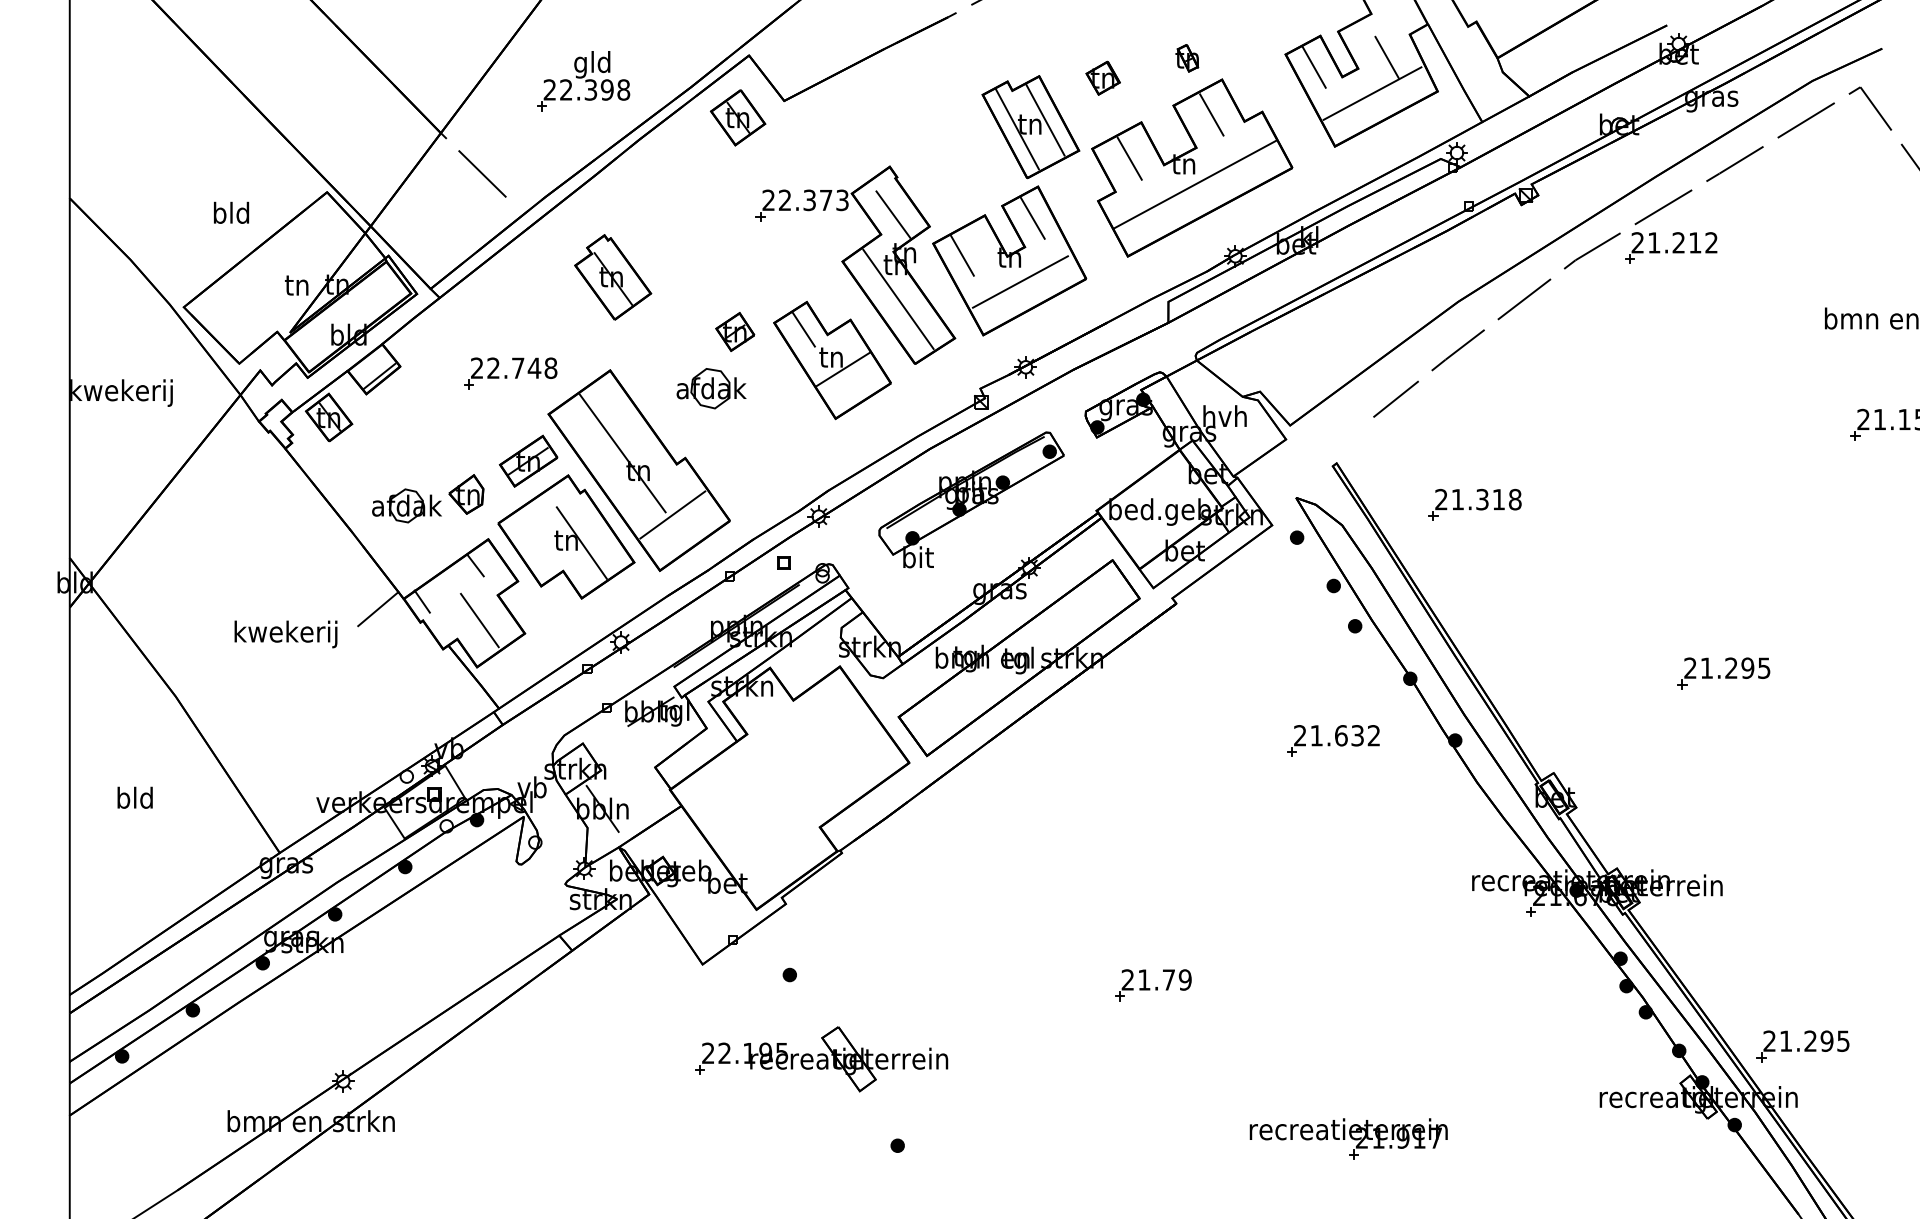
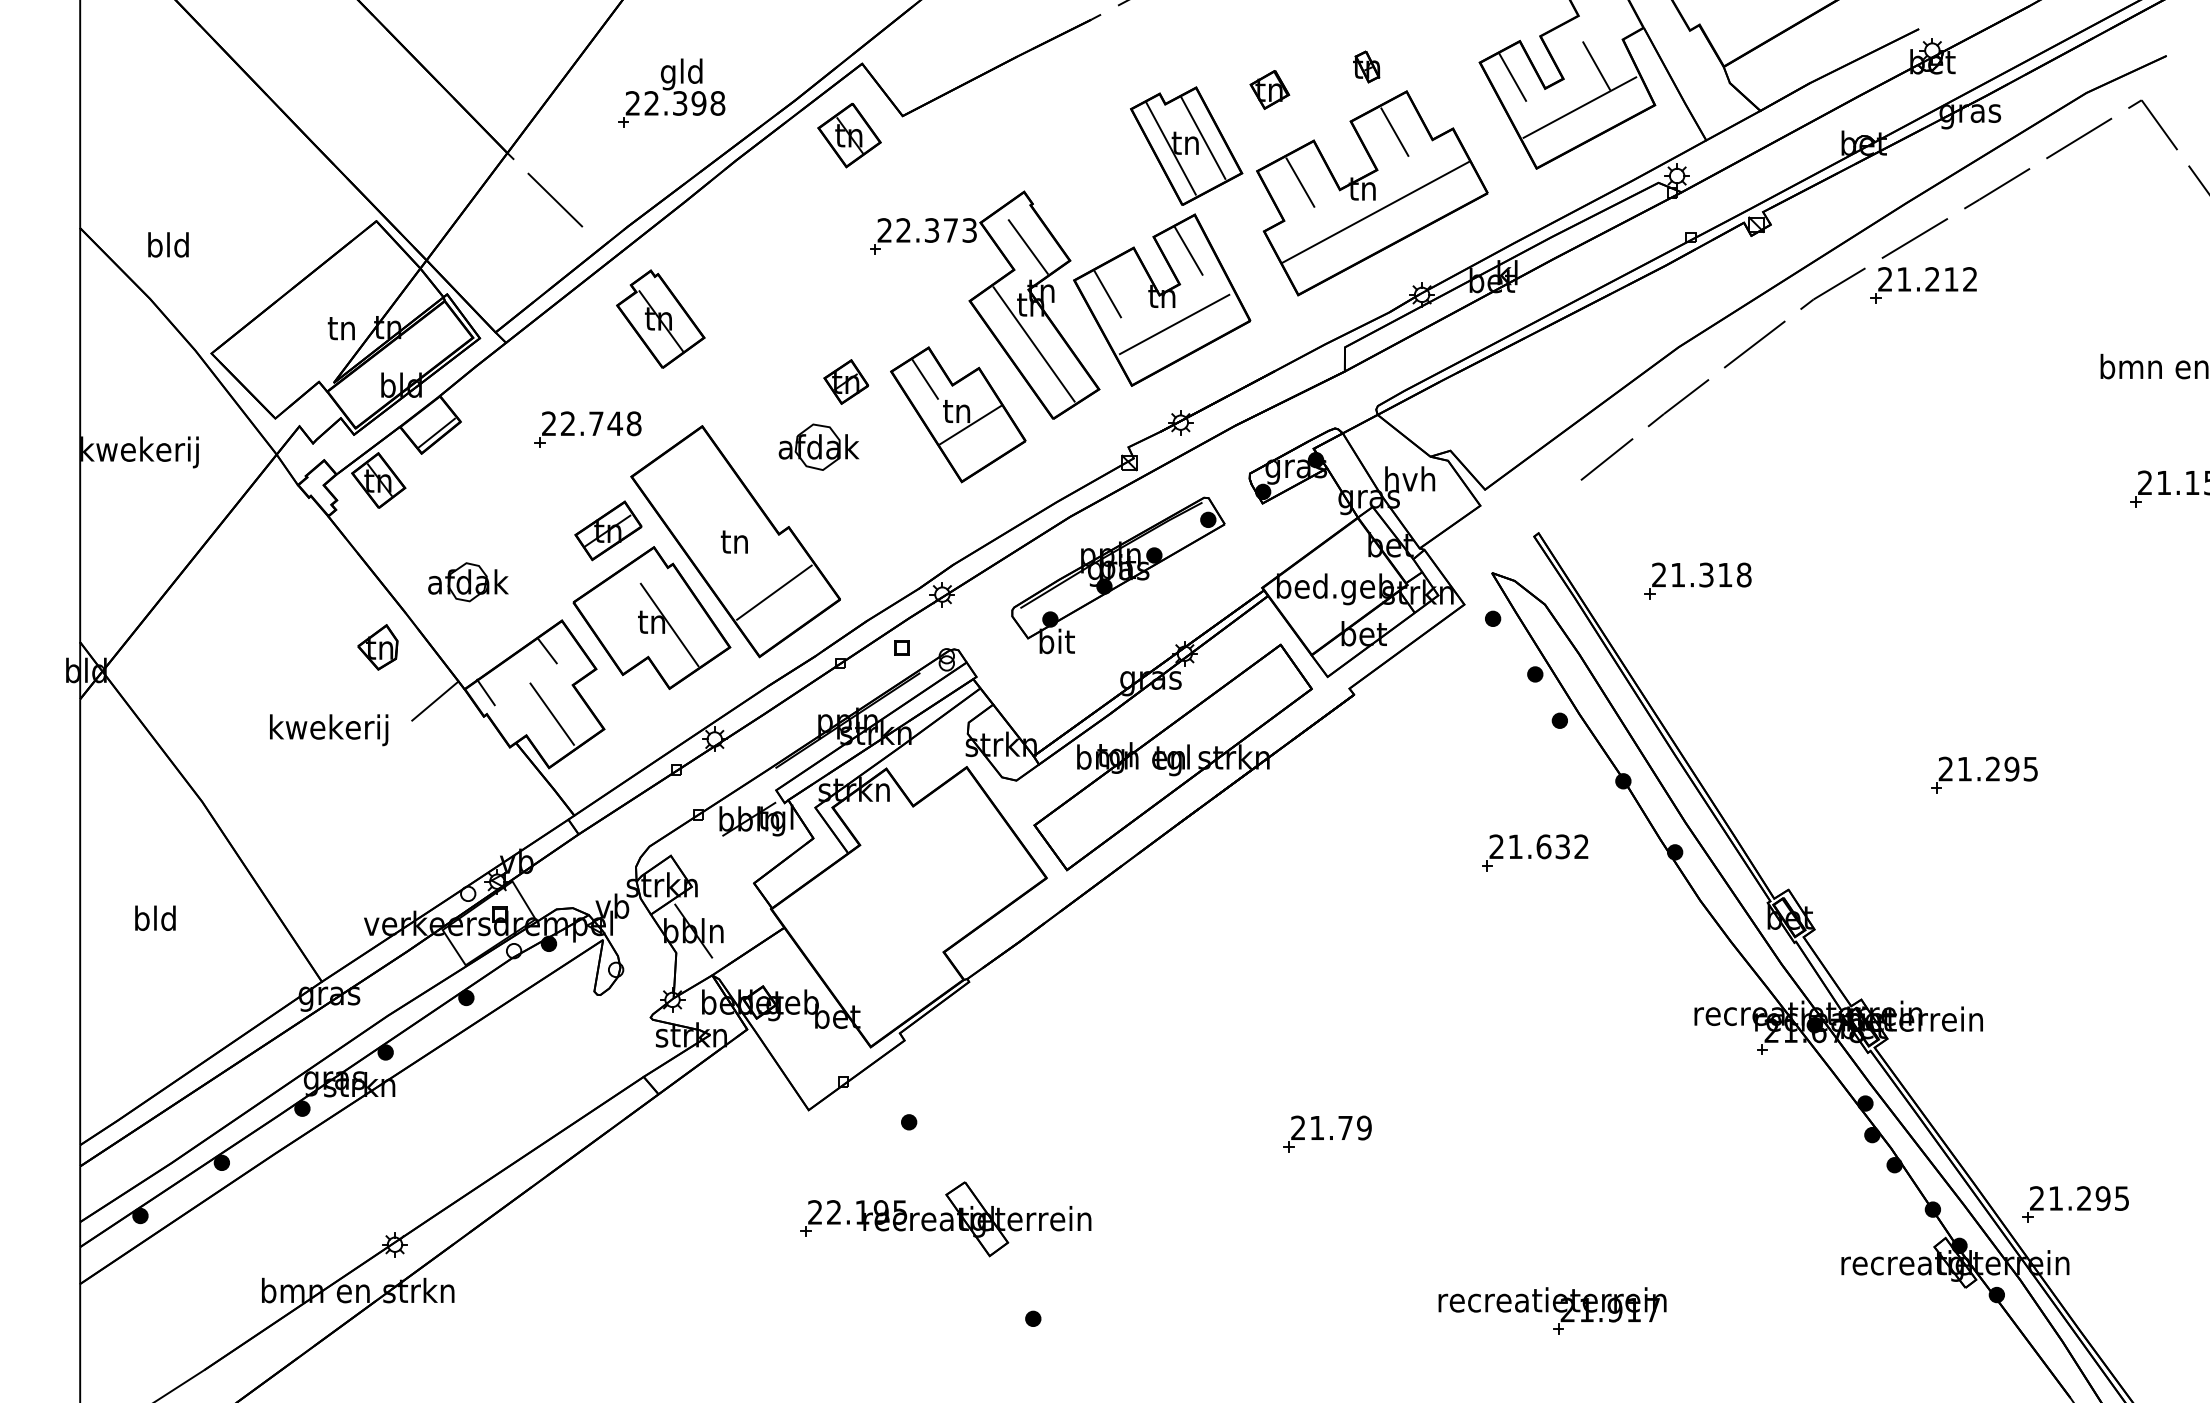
text: (231, 212) -> (168, 244), moved
part: (613, 277) -> (661, 319), moved
line: (622, 453) -> (716, 521), removed
part: (466, 494) -> (378, 647), moved

